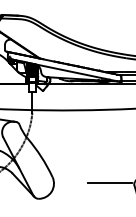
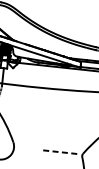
line: (109, 182) -> (61, 152), solid -> dashed

